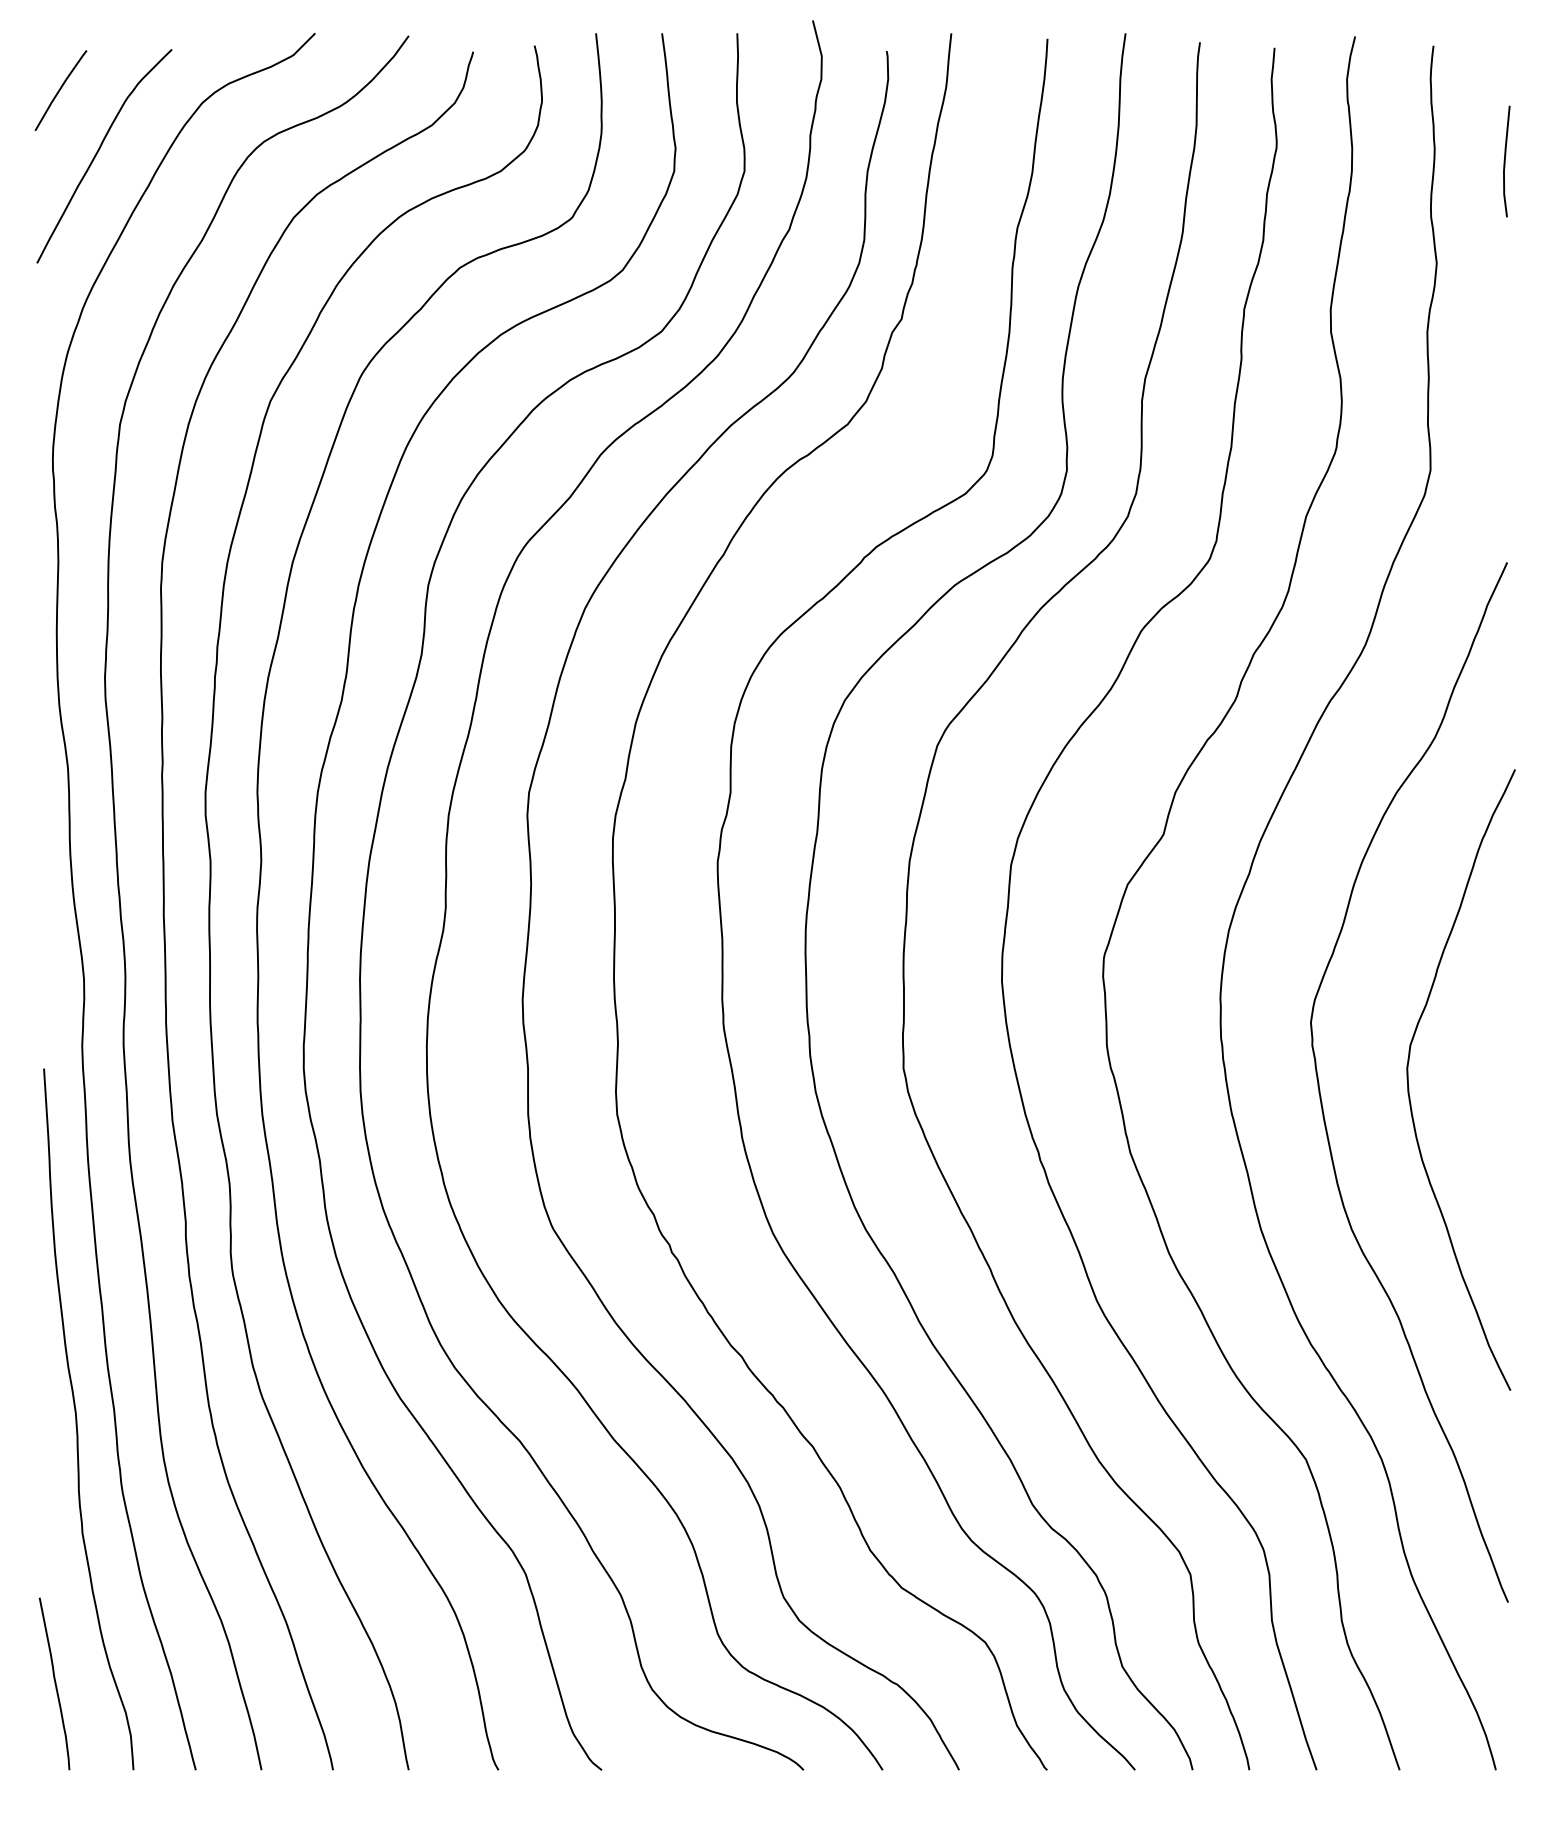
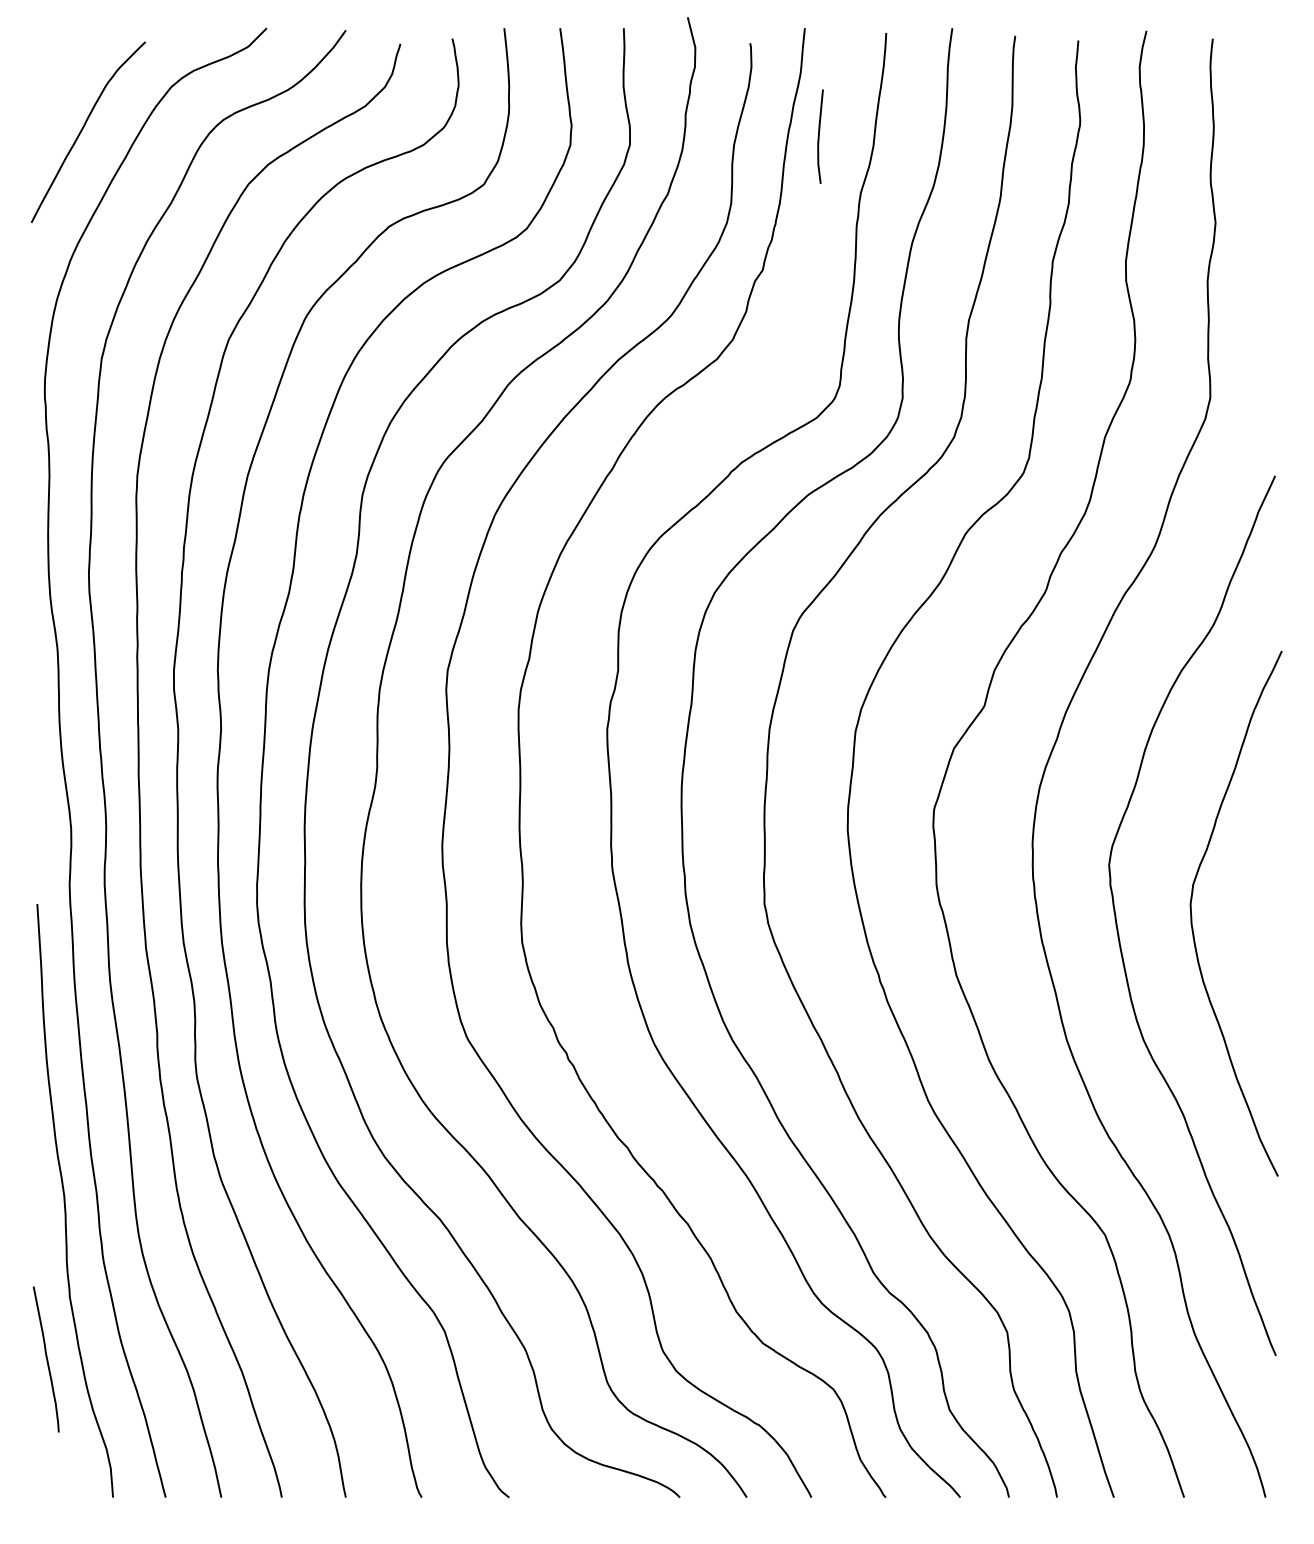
line: (60, 90) -> (51, 76), removed
line: (1505, 161) -> (819, 136), moved
curve: (54, 1683) -> (46, 1359), moved

